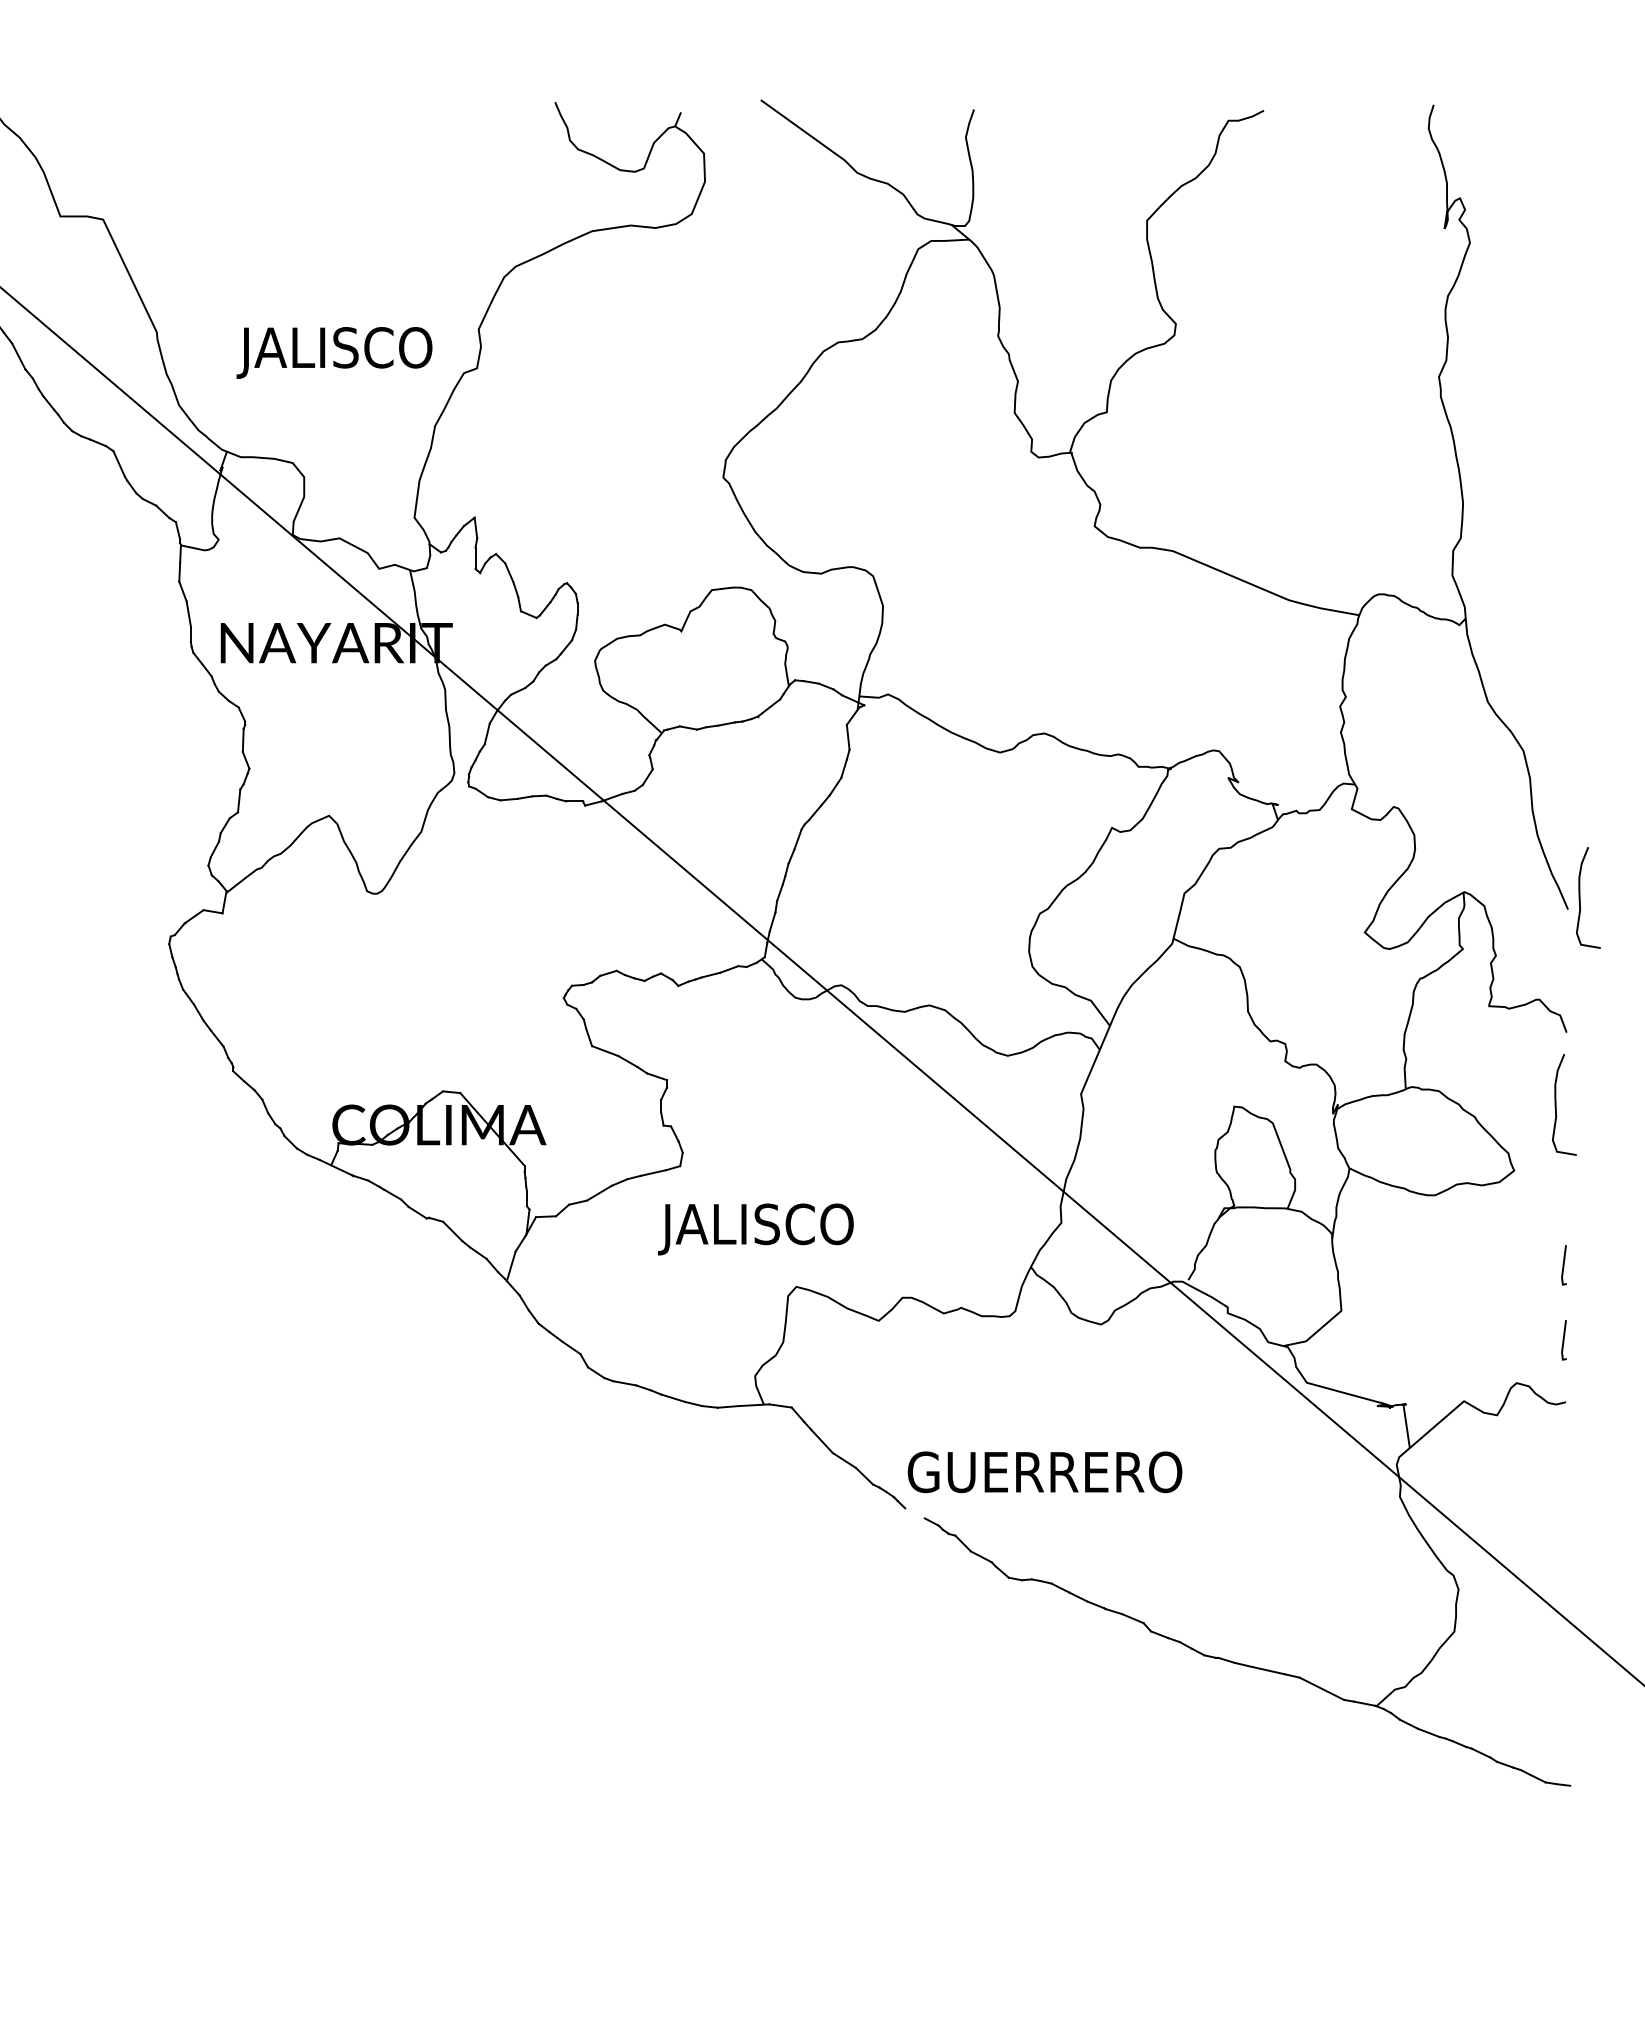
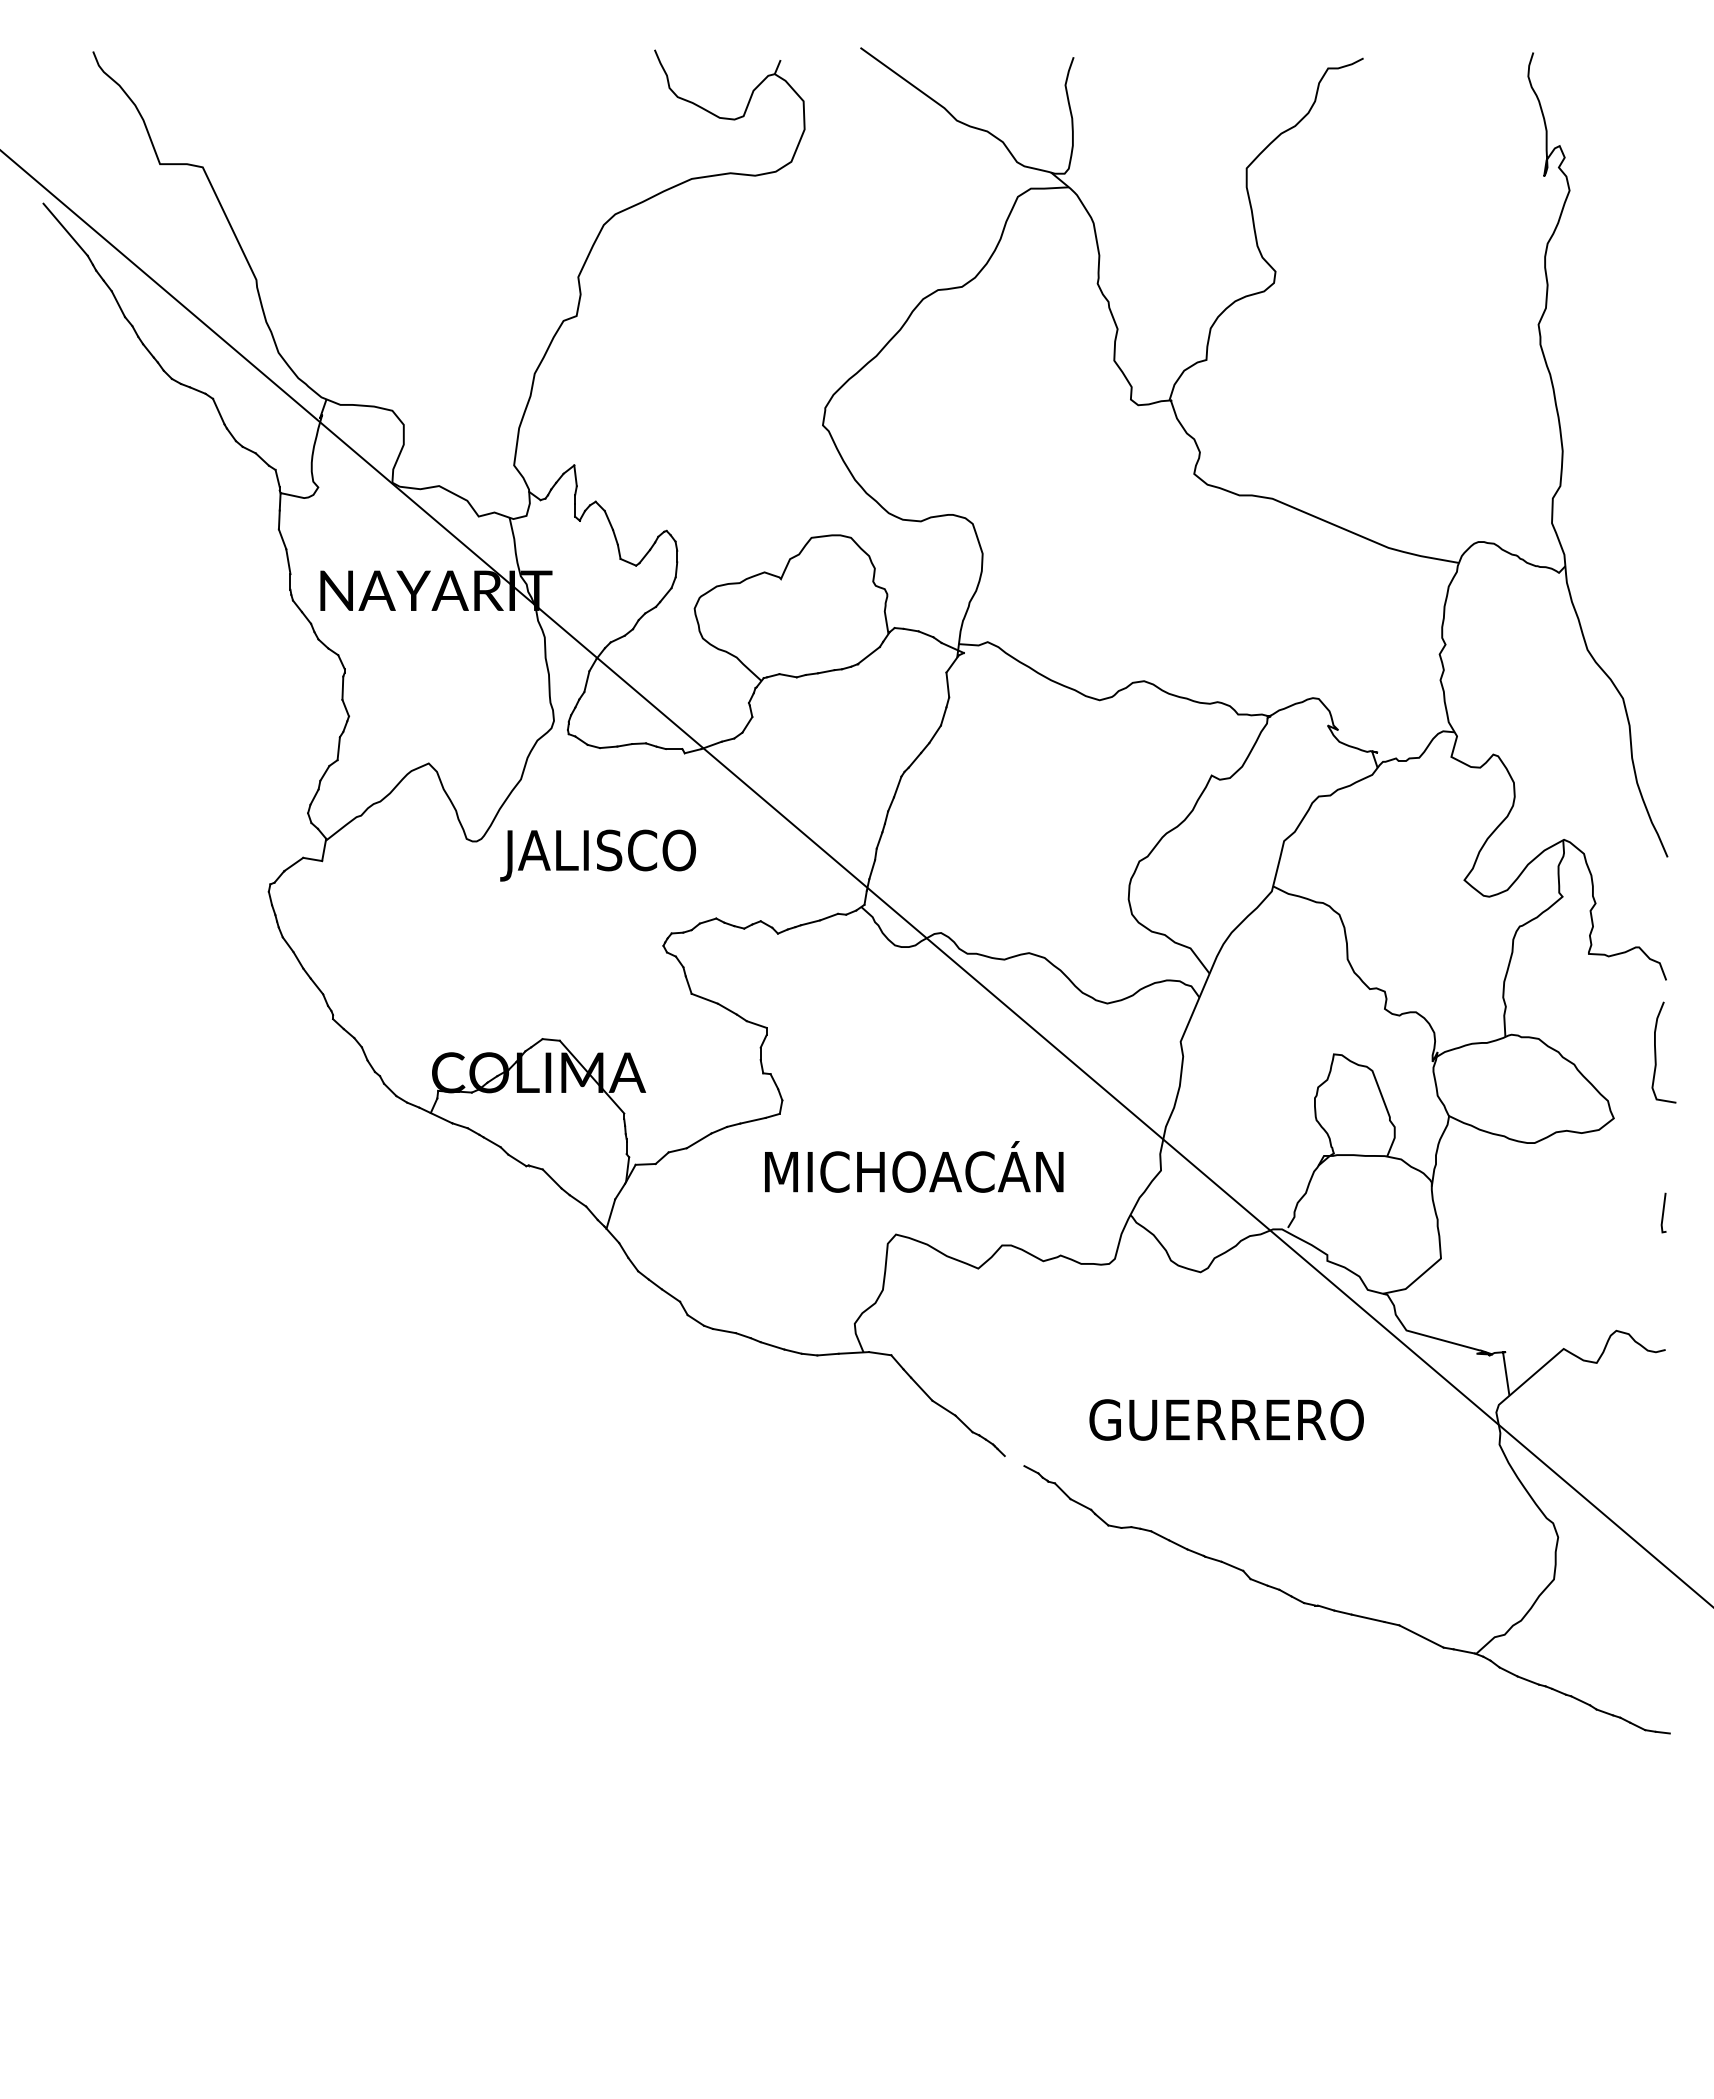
text: (333, 352) -> (597, 855), moved
curve: (1580, 897) -> (1680, 845), removed
text: (810, 1224) -> (910, 1172), JALISCO -> MICHOACÁN
line: (1563, 1339) -> (1663, 1287), removed
text: (1044, 1471) -> (1226, 1419), moved

